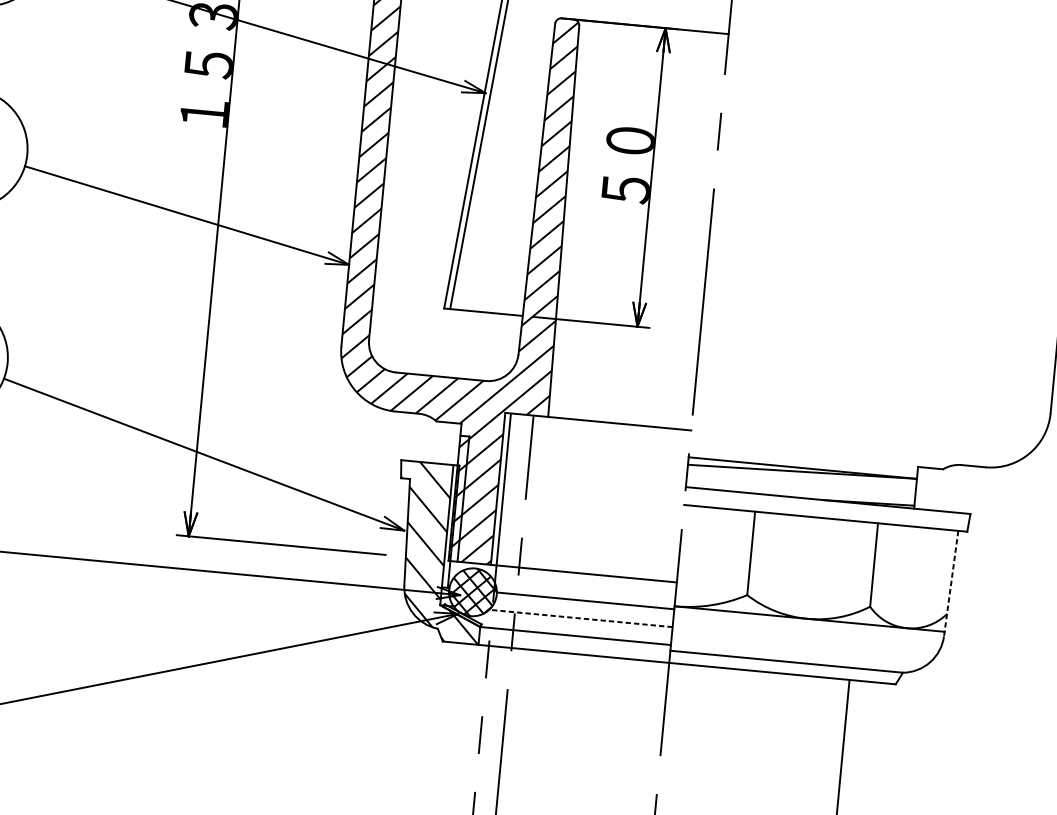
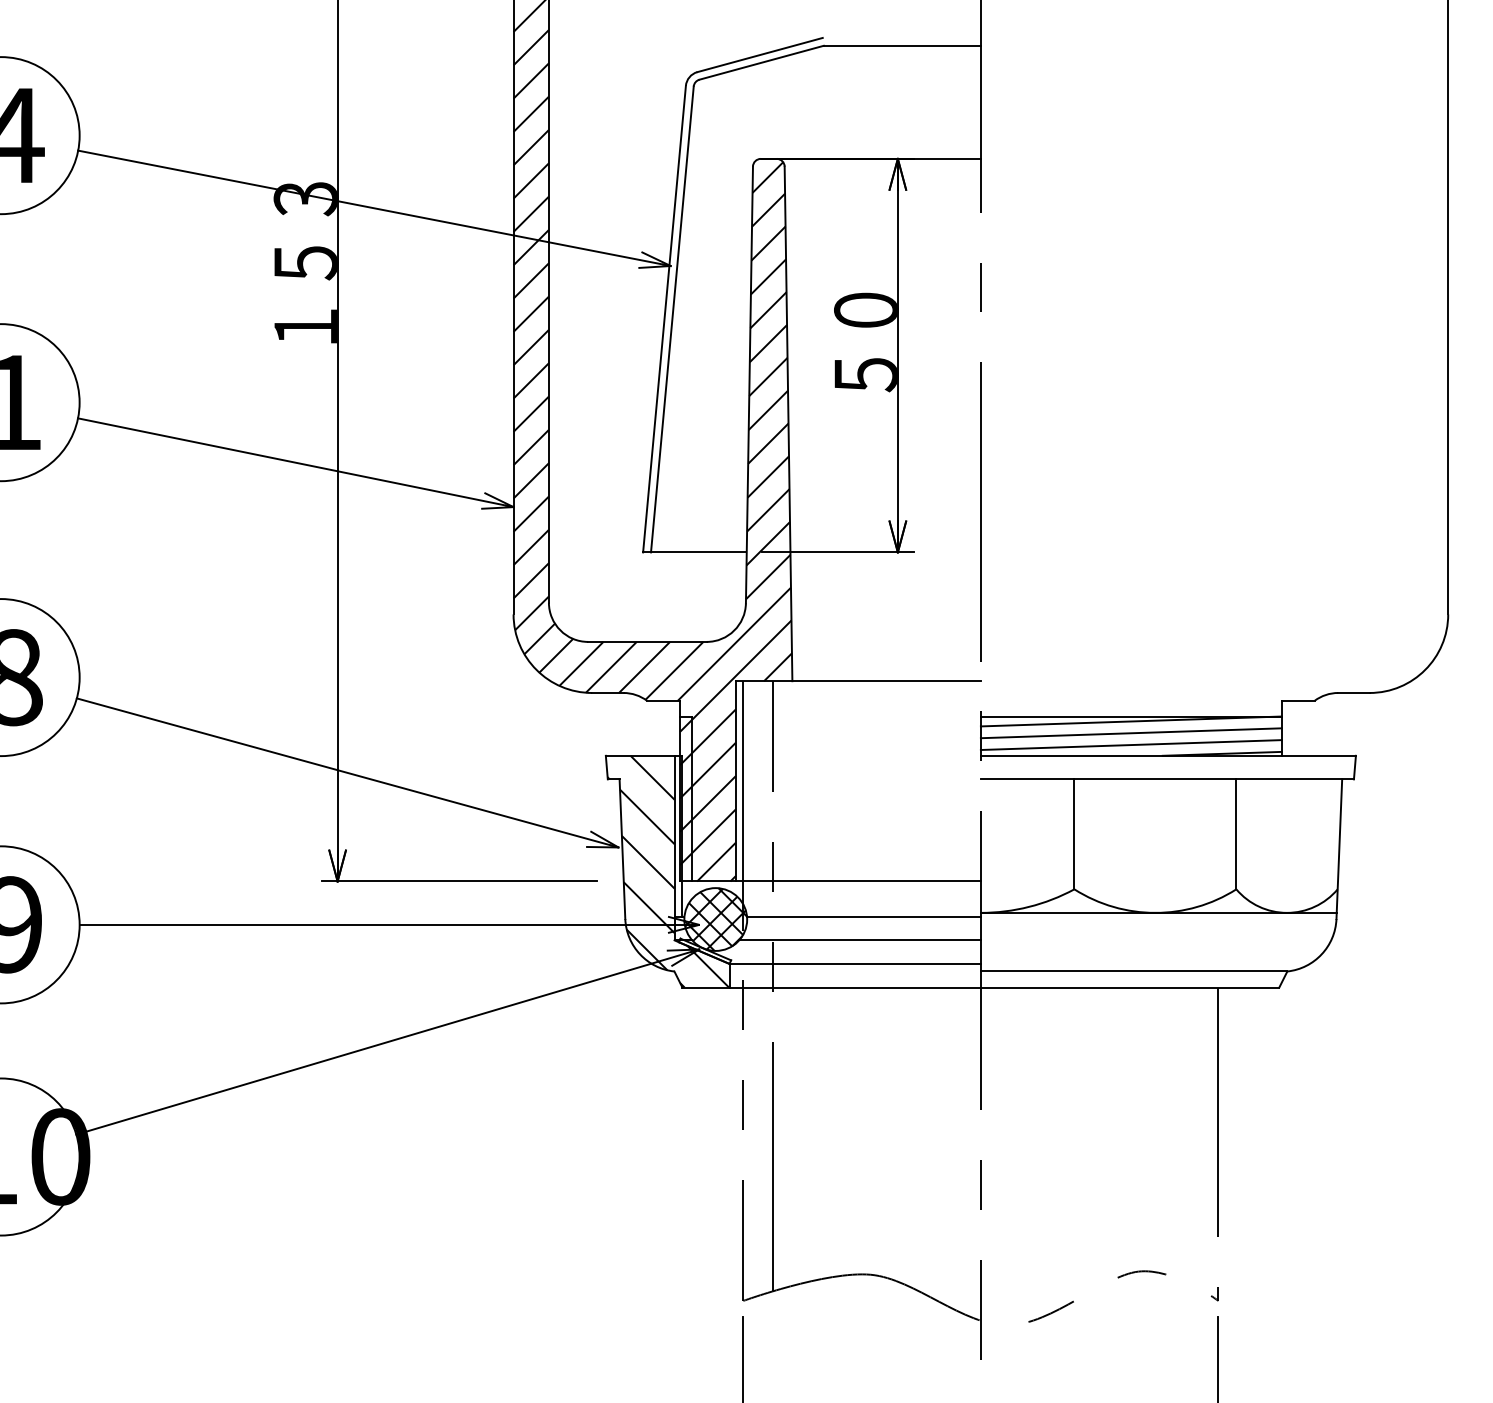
line: (801, 480) -> (1130, 733), added
line: (800, 489) -> (1130, 744), added
line: (951, 583) -> (1339, 849), dashed -> solid
line: (581, 618) -> (860, 940), dashed -> solid

